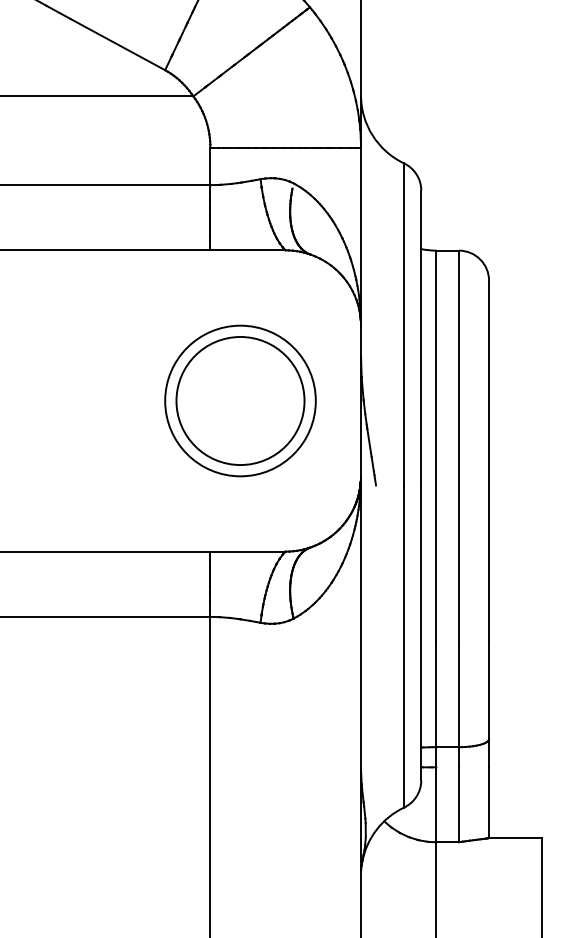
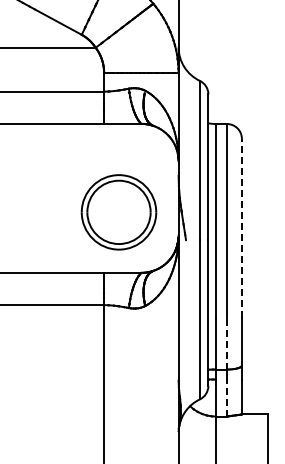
part: (239, 401) -> (118, 212), moved
line: (488, 459) -> (241, 227), solid -> dashed
line: (459, 694) -> (227, 343), solid -> dashed
line: (459, 805) -> (227, 398), solid -> dashed

